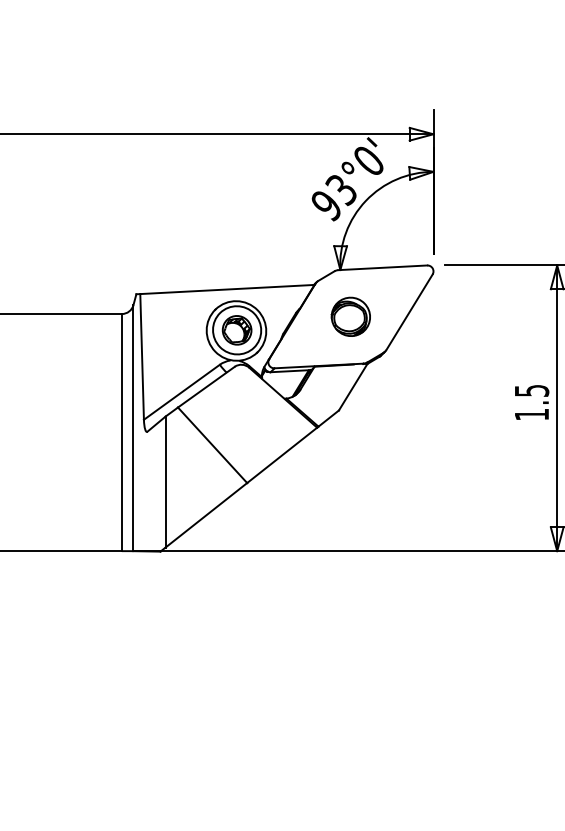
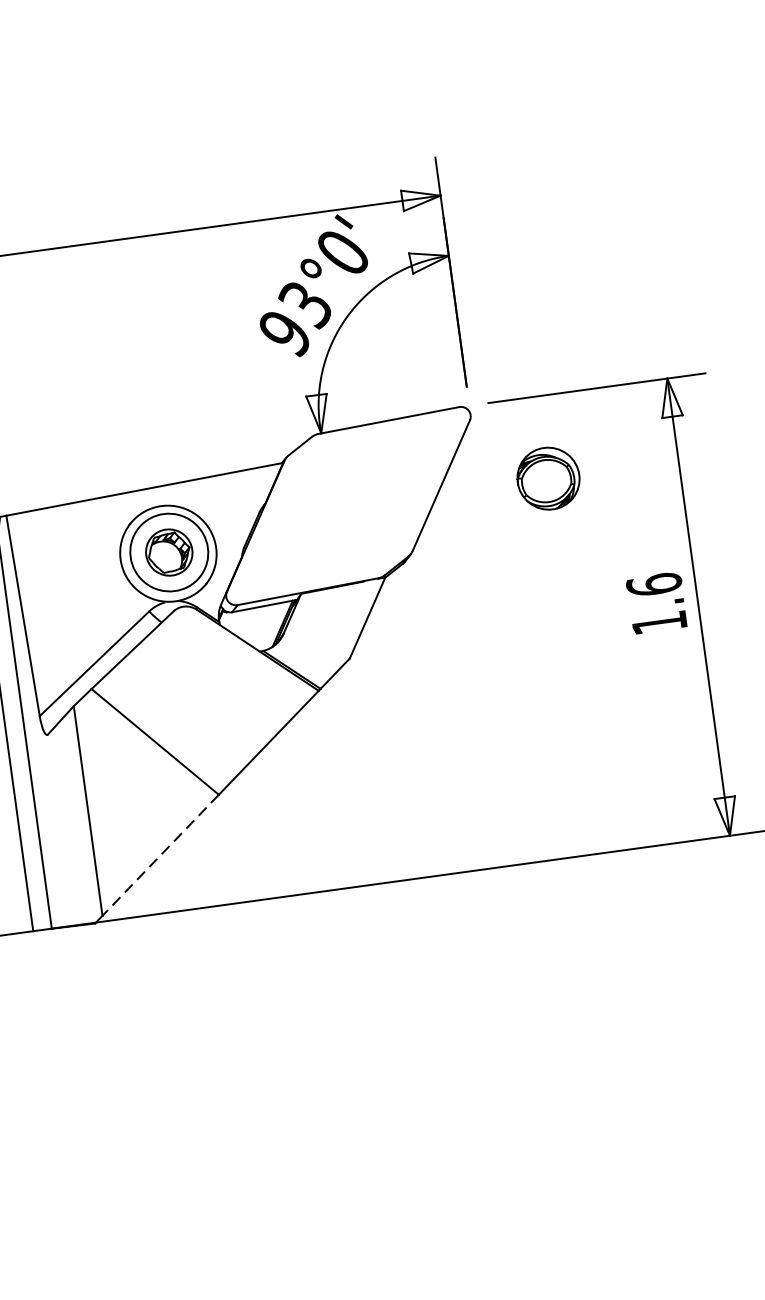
part: (350, 316) -> (547, 478), moved
text: (531, 390) -> (653, 584), 1.5 -> 1.6
line: (206, 515) -> (160, 855), solid -> dashed

